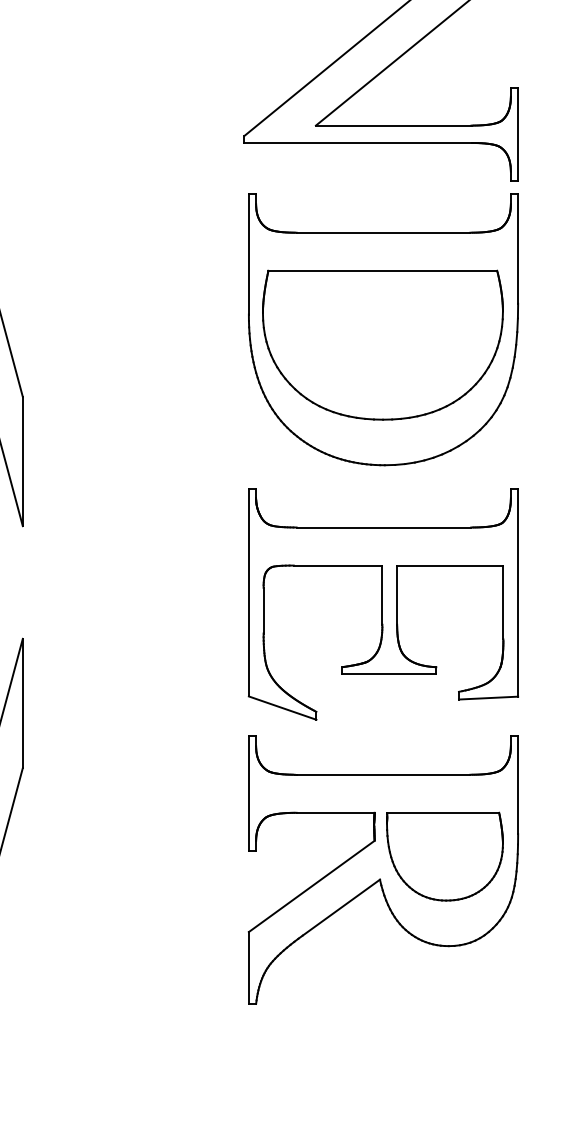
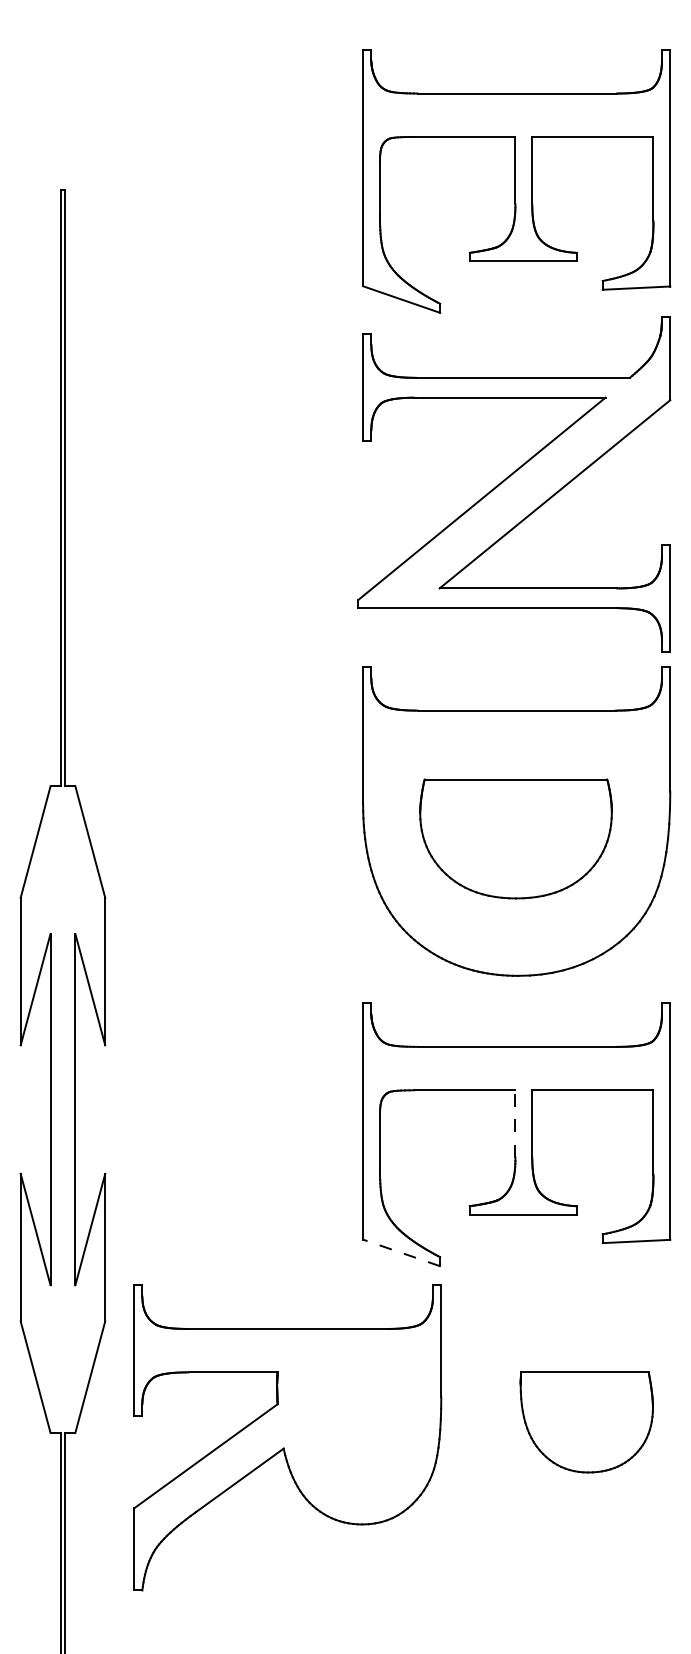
part: (382, 344) -> (515, 838), size x0.7
line: (382, 595) -> (515, 1124), solid -> dashed
line: (282, 707) -> (401, 1252), solid -> dashed
part: (383, 869) -> (287, 1437), moved

